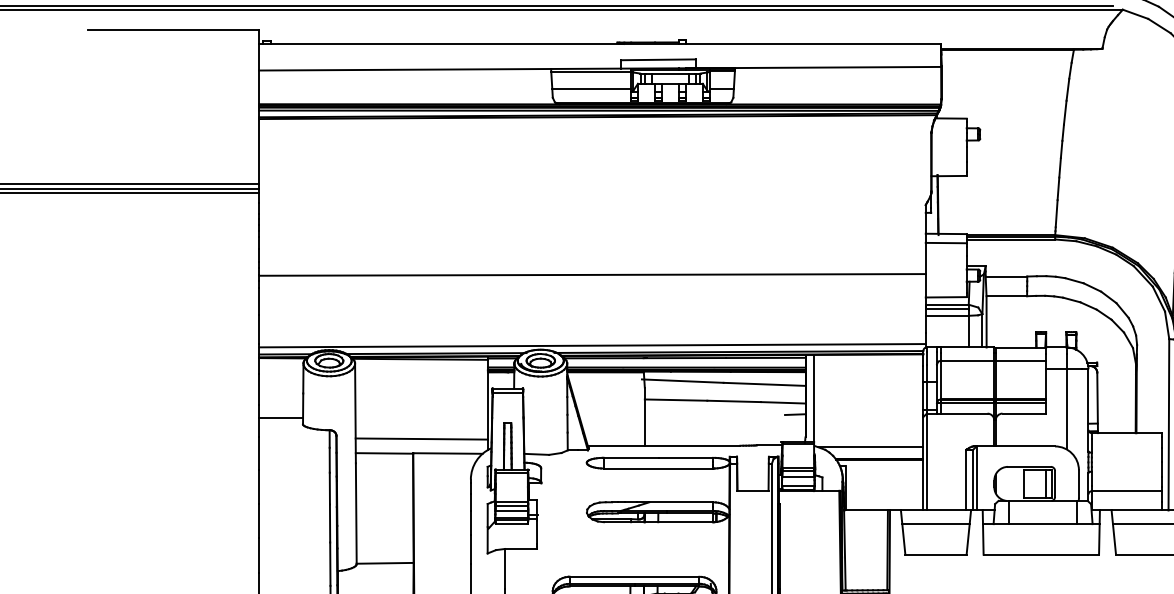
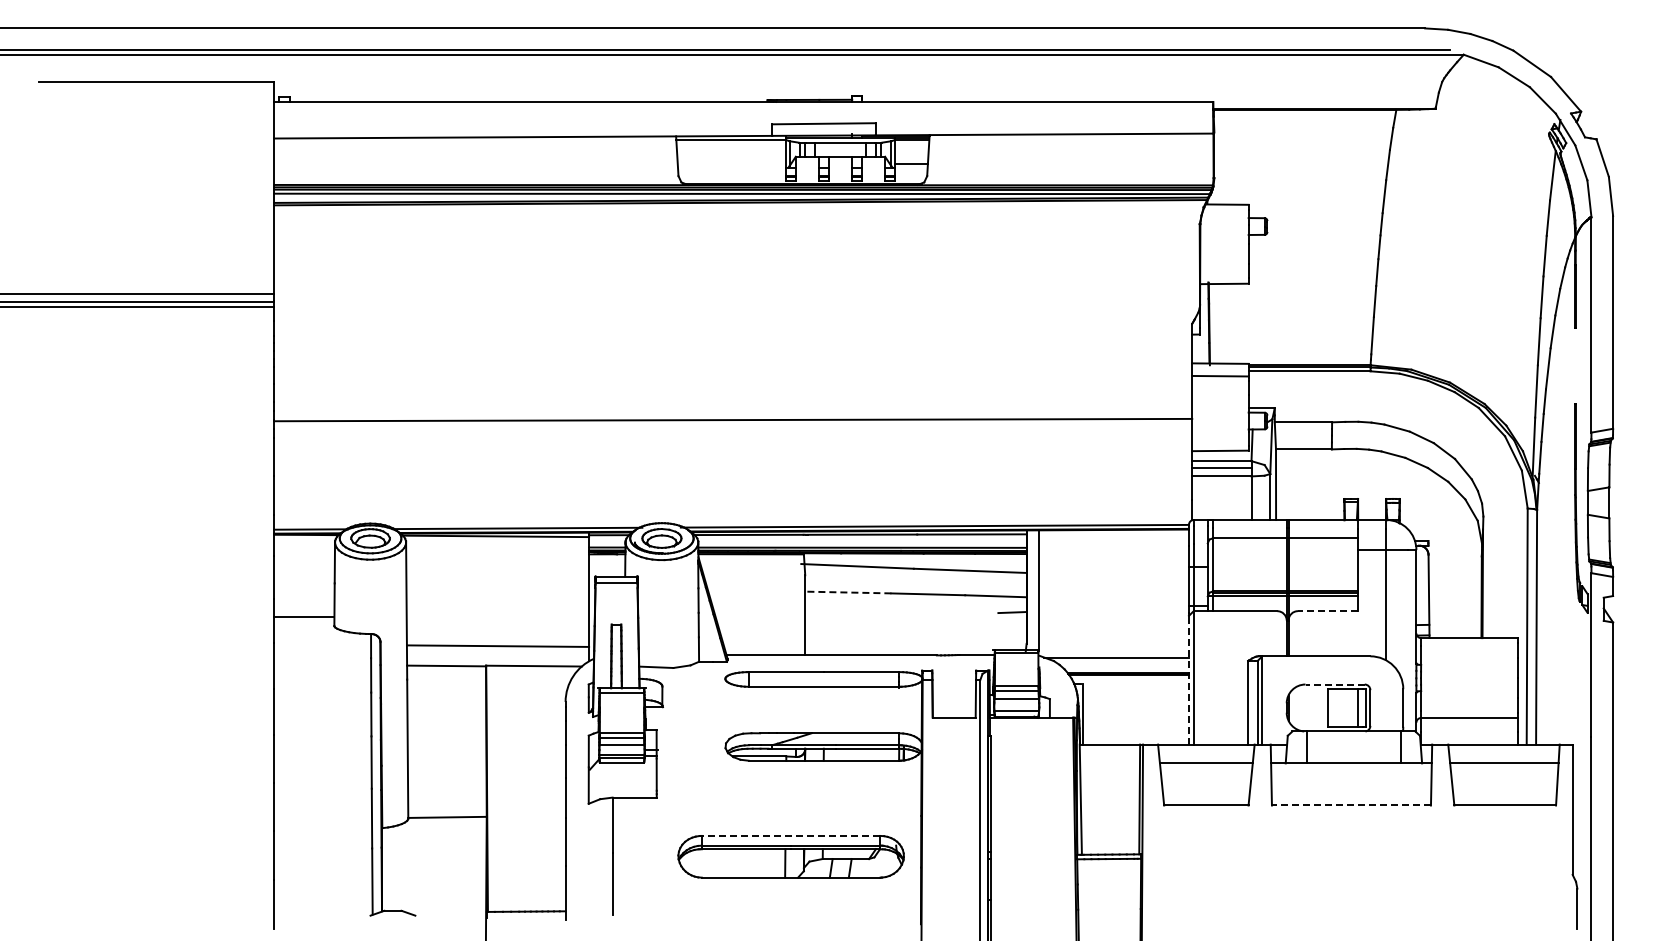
line: (591, 89) -> (731, 164), removed
line: (592, 345) -> (733, 517), removed
line: (675, 400) -> (847, 592), solid -> dashed
line: (1023, 413) -> (1327, 611), solid -> dashed
line: (923, 463) -> (1188, 679), solid -> dashed
line: (1029, 466) -> (1335, 684), solid -> dashed
line: (1041, 554) -> (1351, 805), solid -> dashed
line: (634, 576) -> (790, 835), solid -> dashed

